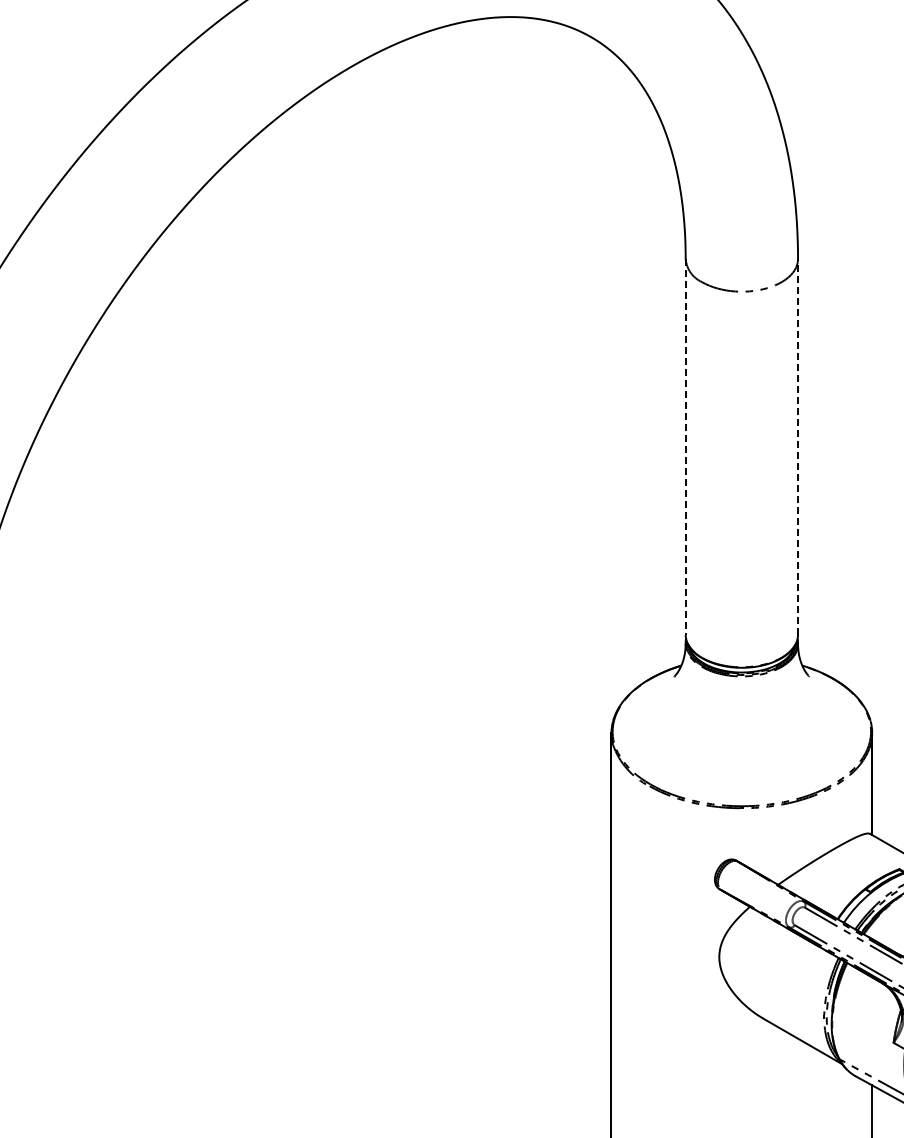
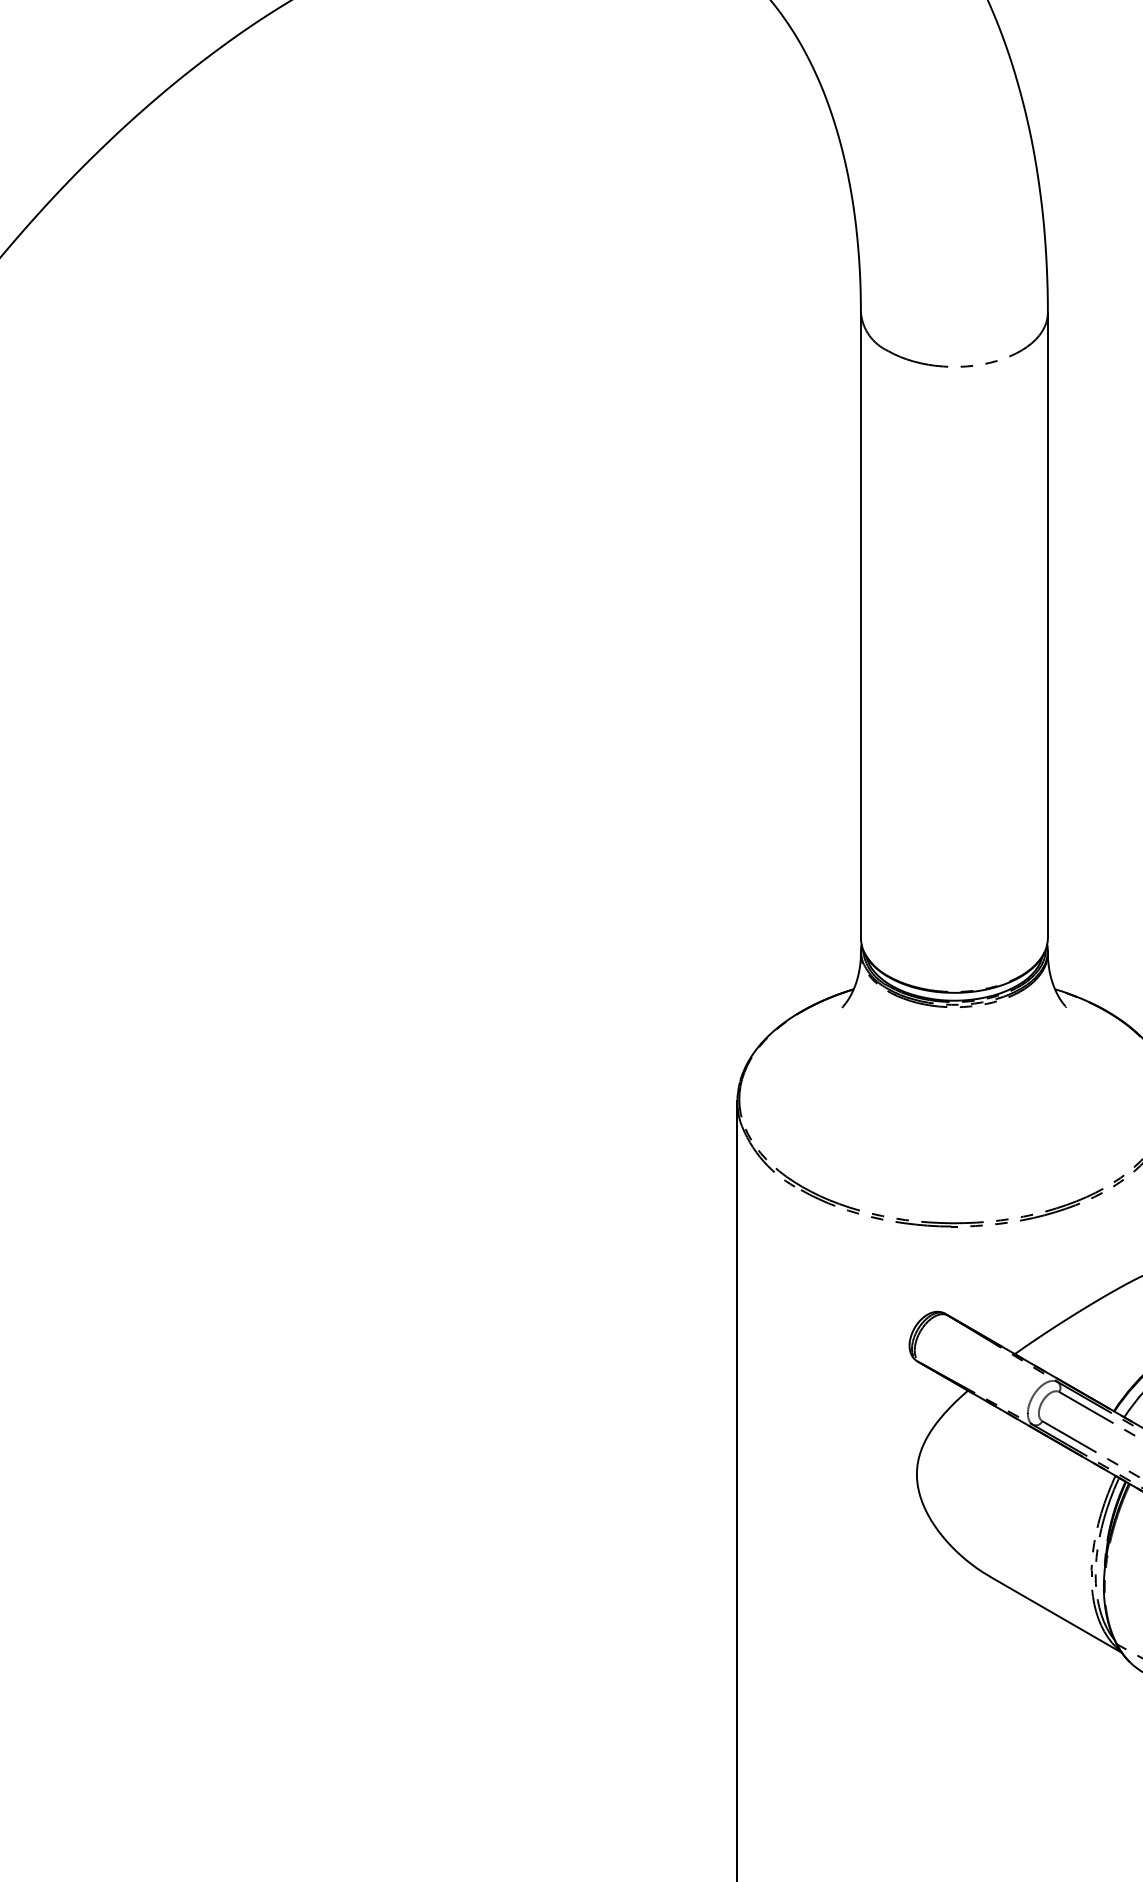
line: (685, 447) -> (860, 626), dashed -> solid
line: (798, 447) -> (1048, 626), dashed -> solid

